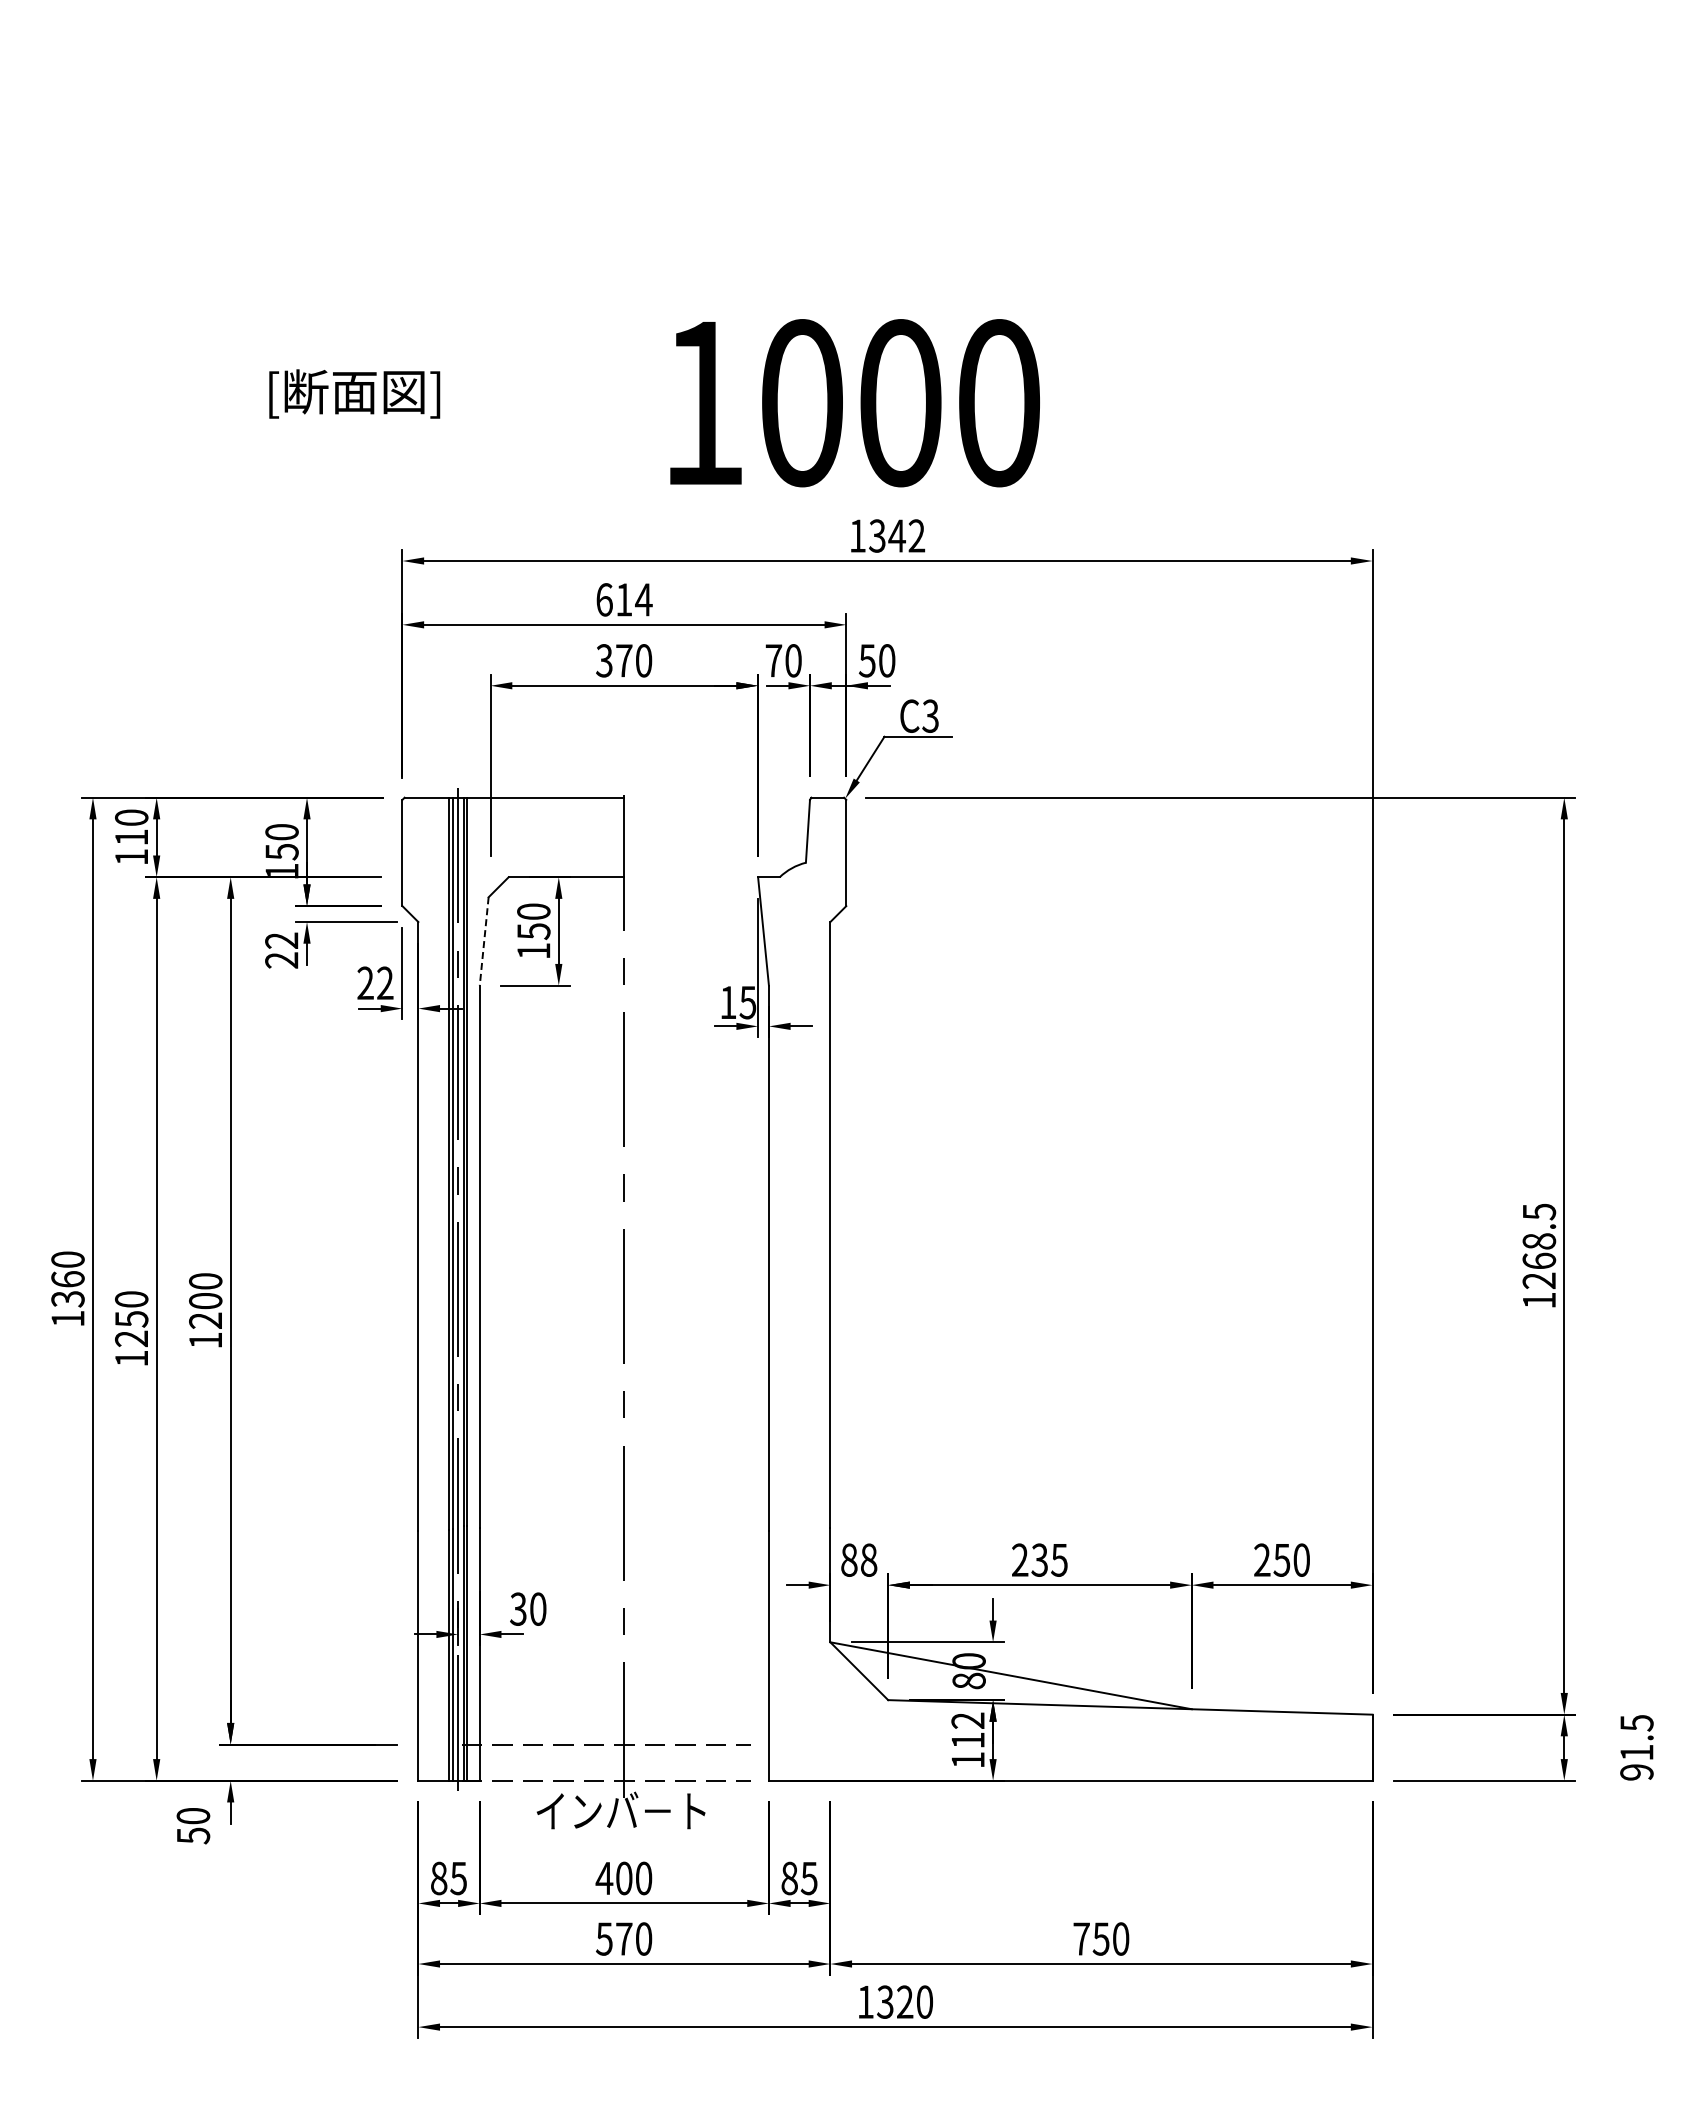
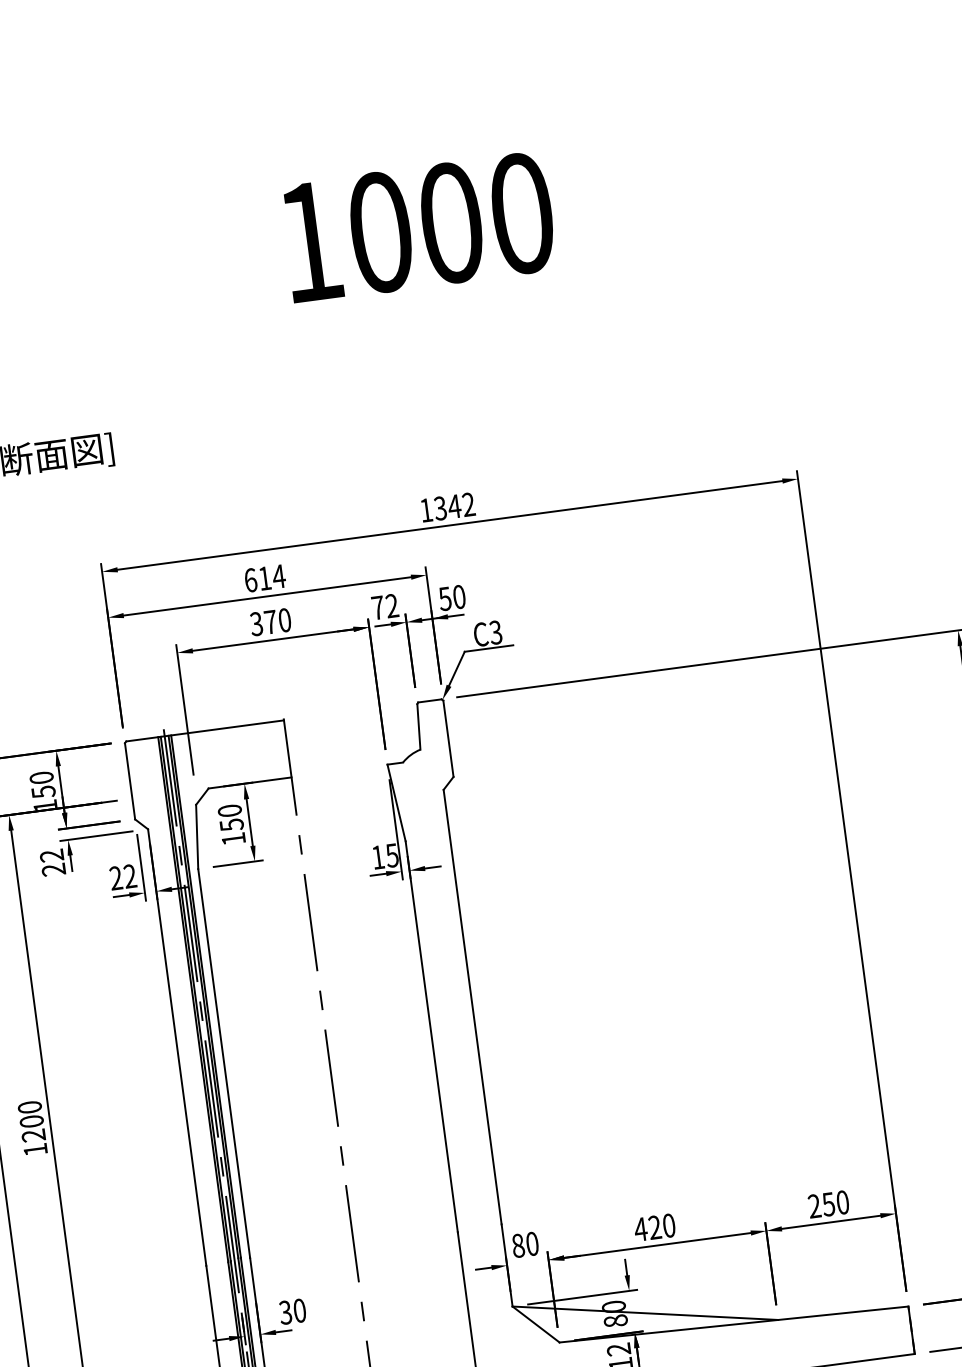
text: (854, 403) -> (418, 227), moved
text: (793, 660) -> (392, 605), 70 -> 72
line: (484, 941) -> (197, 836), dashed -> solid
text: (869, 1559) -> (532, 1243), 88 -> 80
text: (1039, 1559) -> (654, 1227), 235 -> 420

